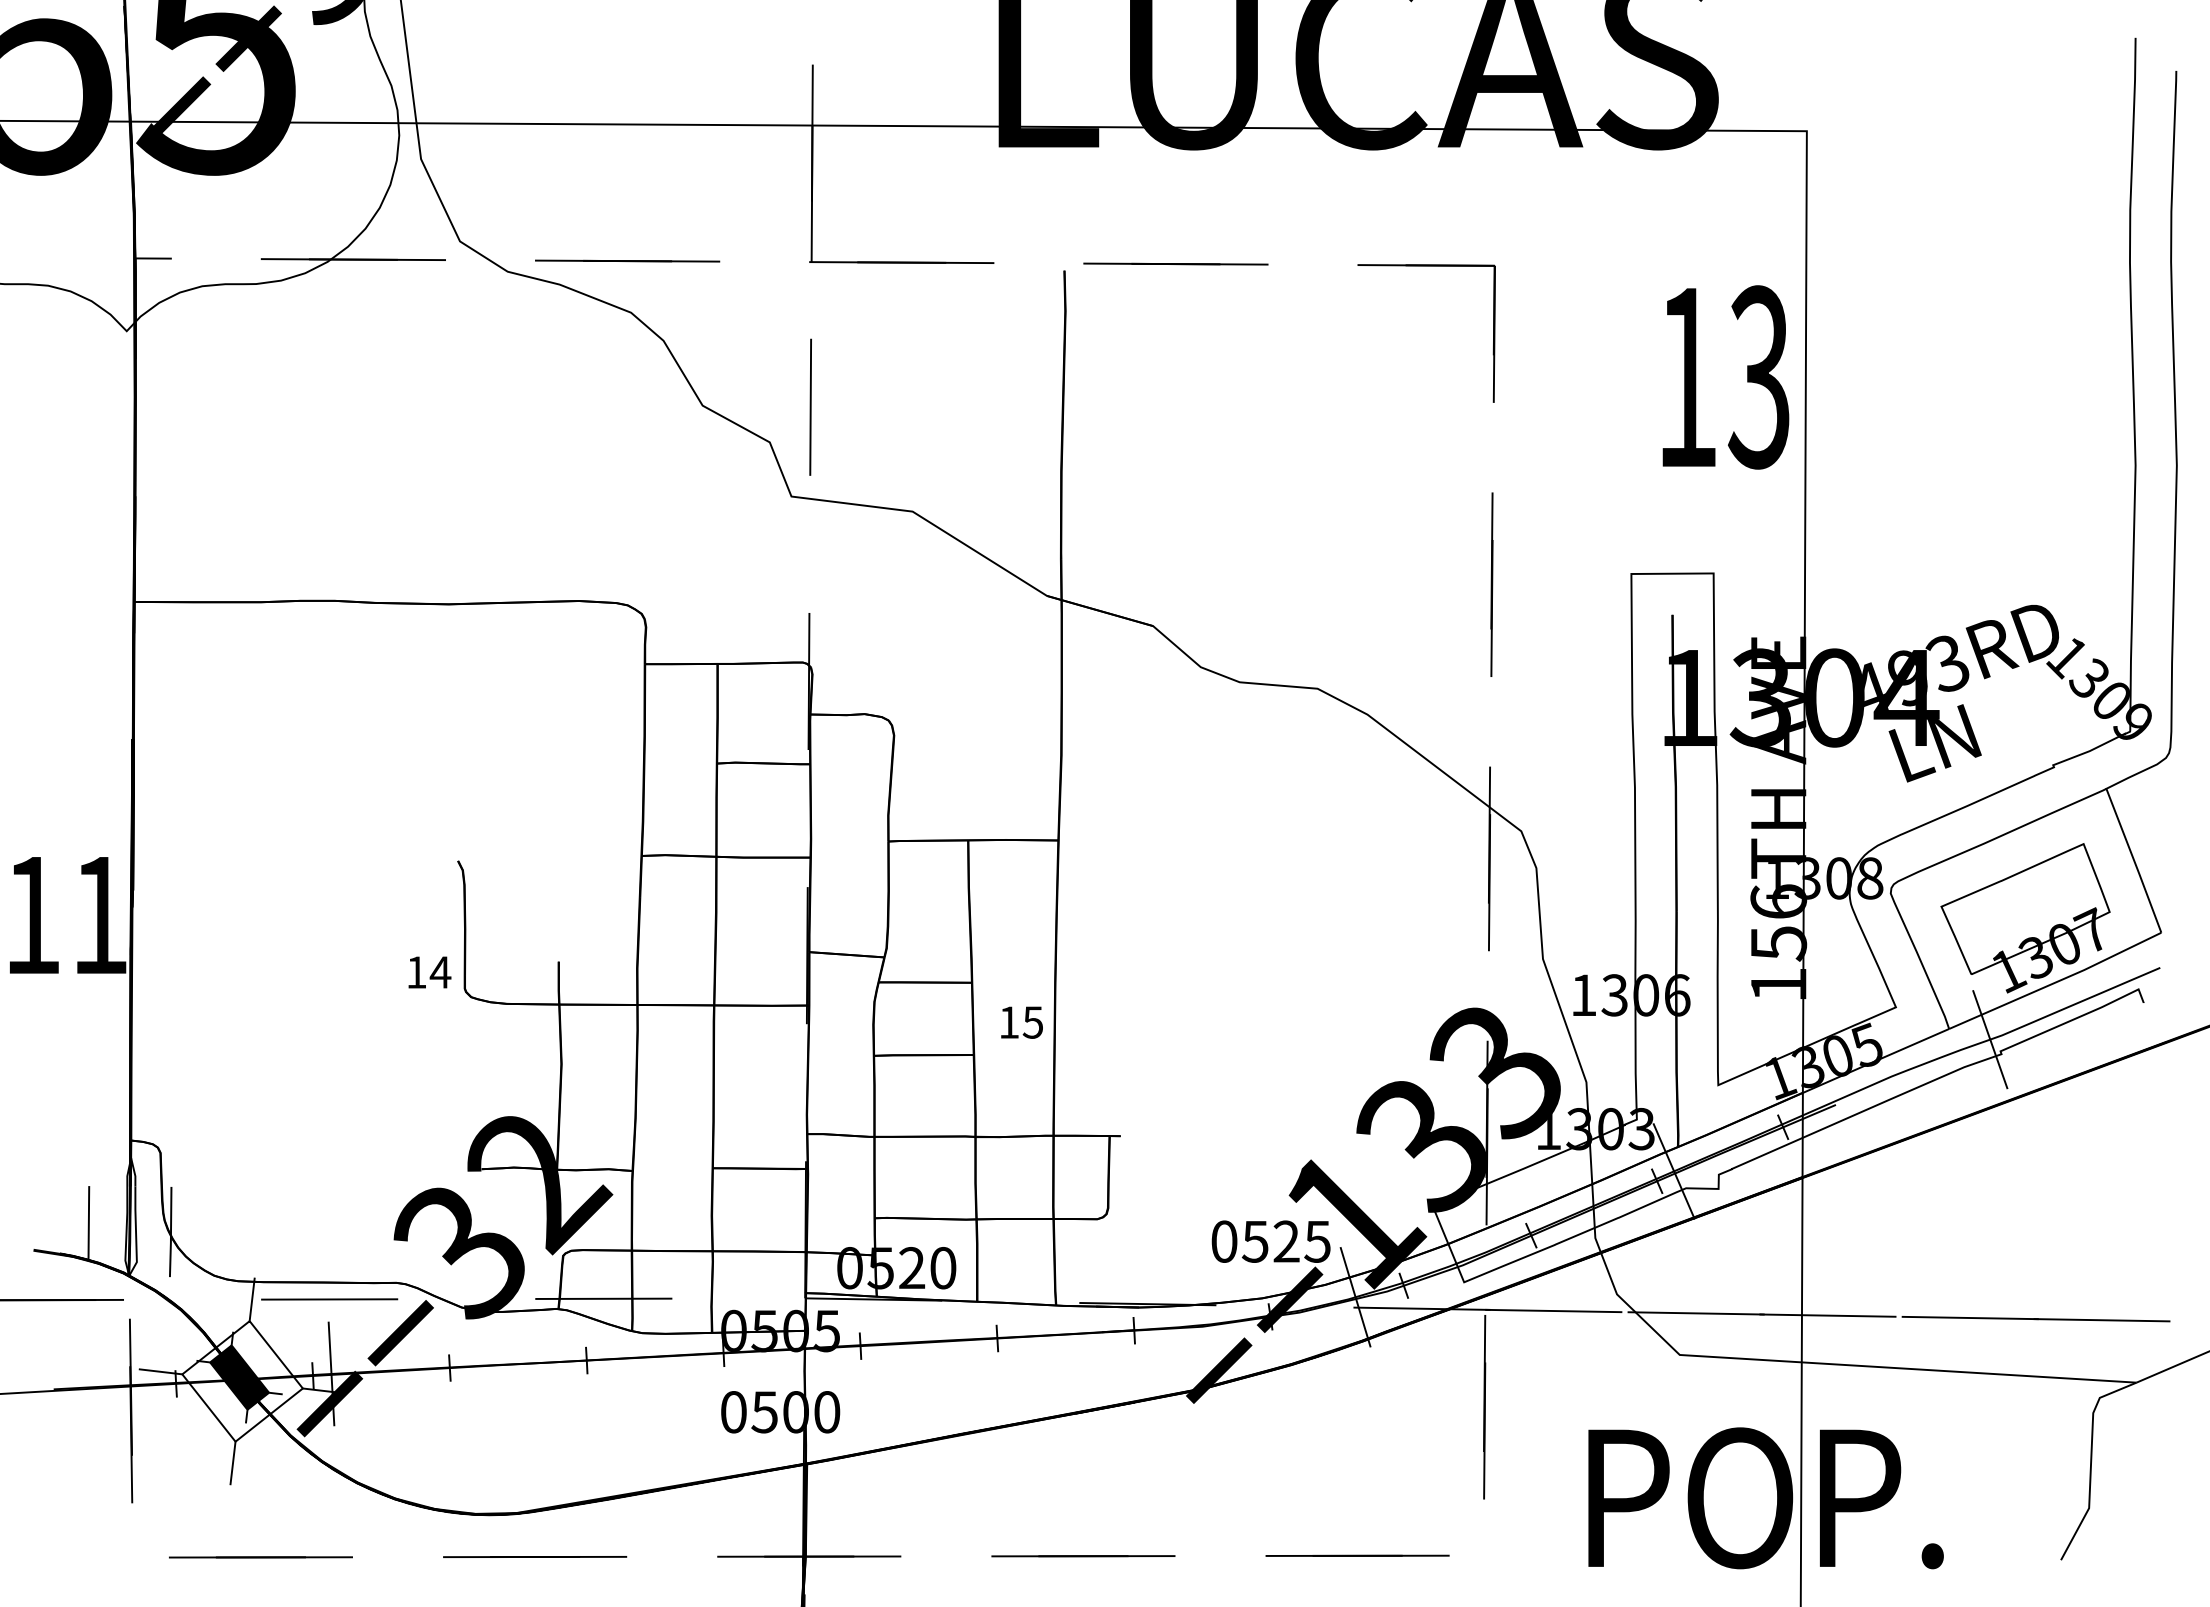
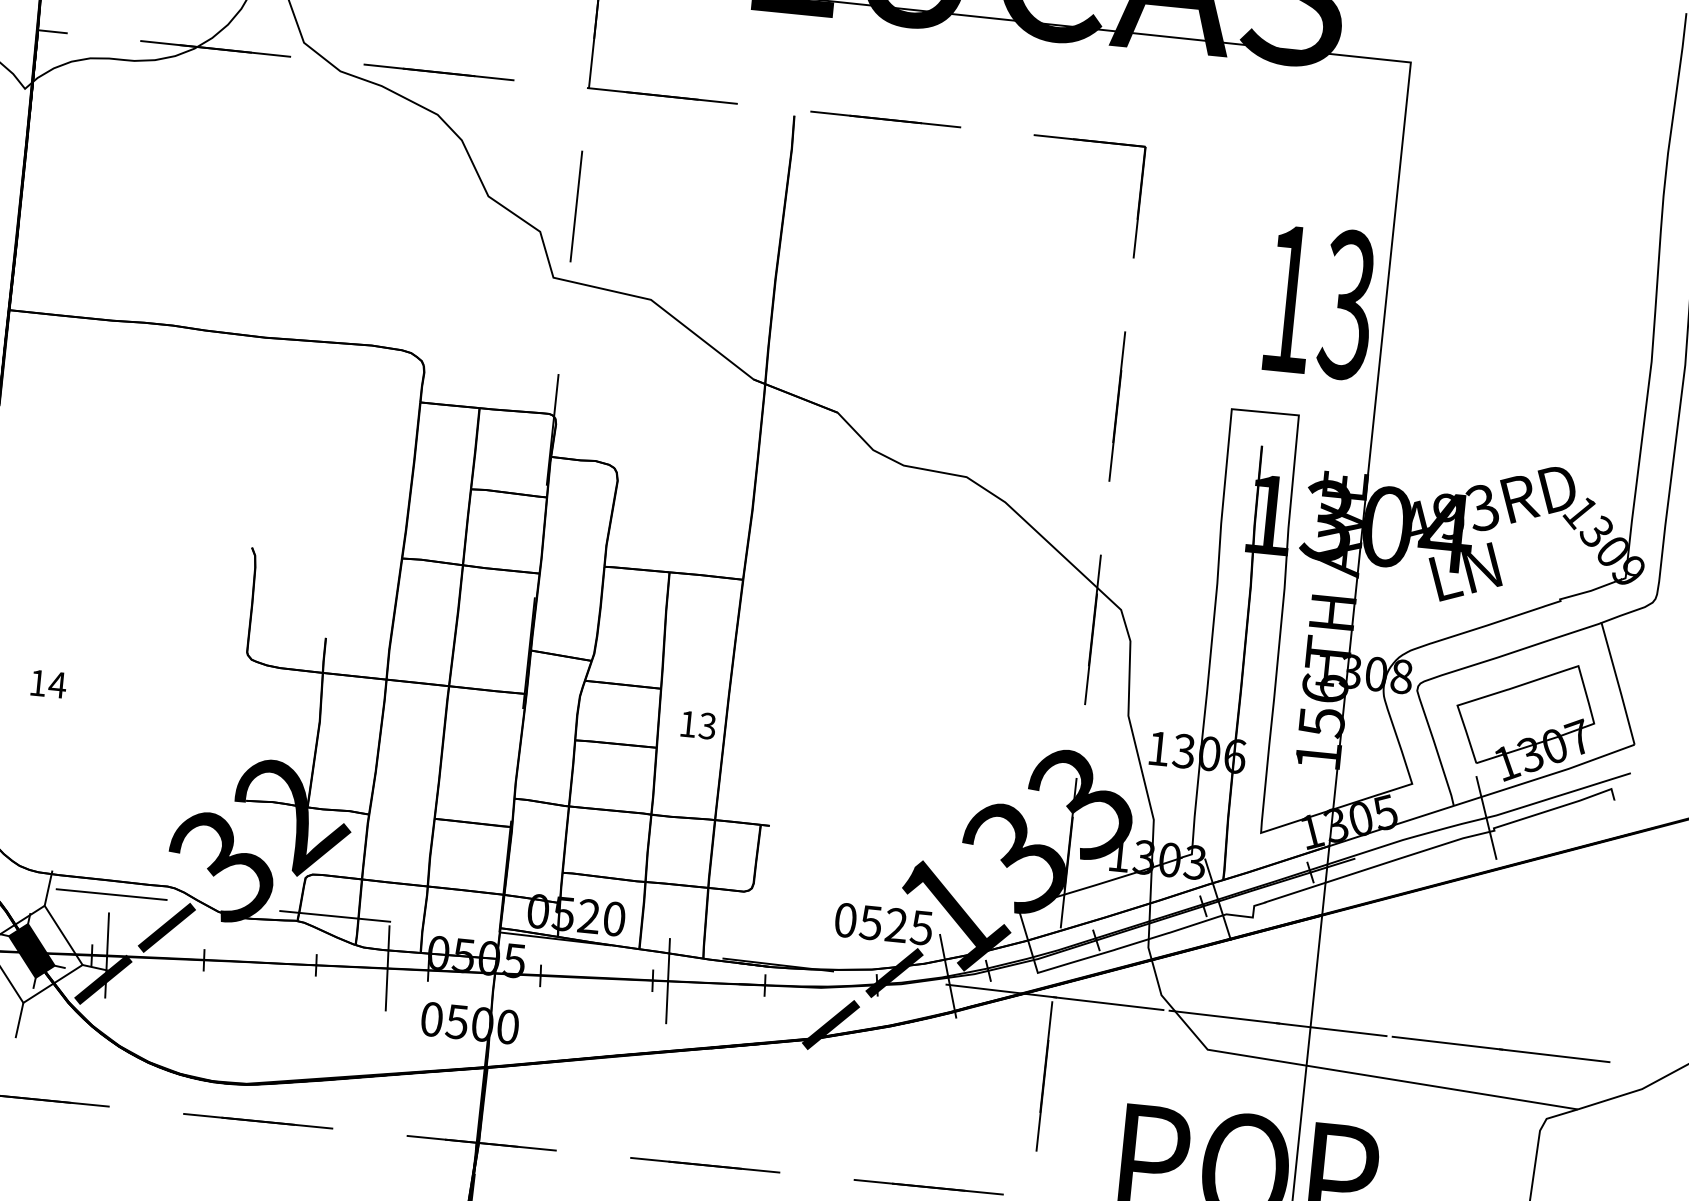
text: (1725, 377) -> (1319, 302), moved
text: (429, 972) -> (48, 684), moved
text: (1032, 1022) -> (707, 726), 15 -> 13
line: (1015, 1336) -> (667, 980), added
line: (673, 1355) -> (387, 968), added

